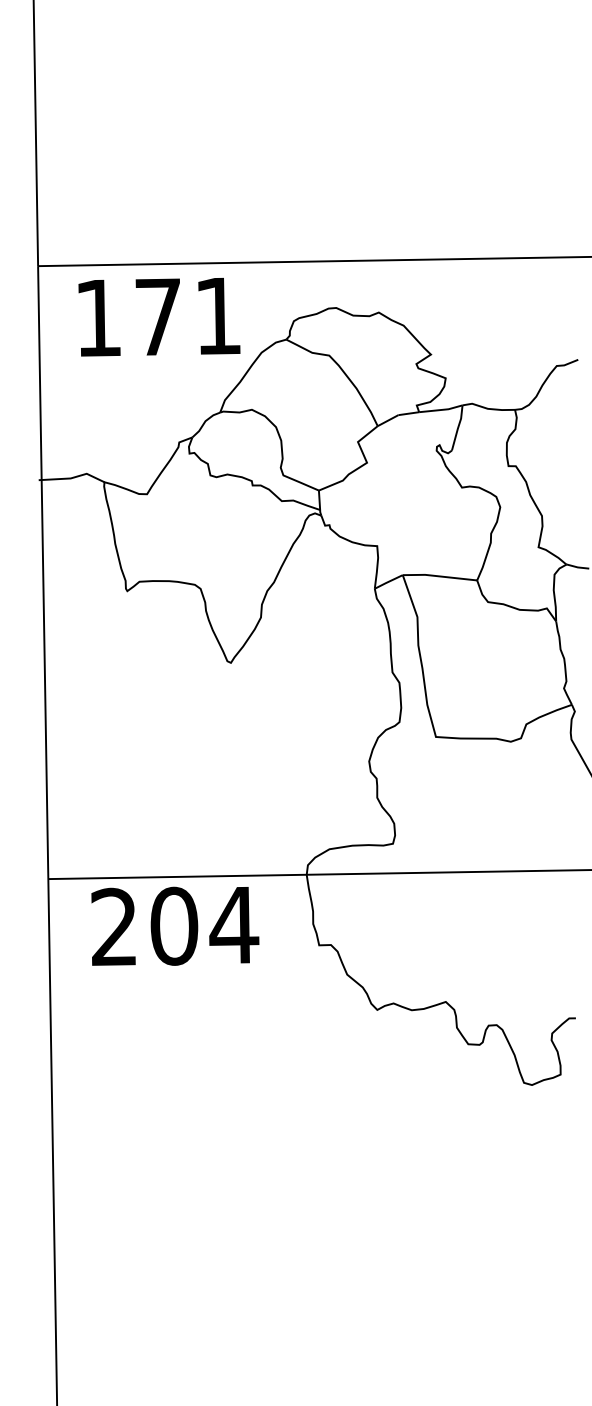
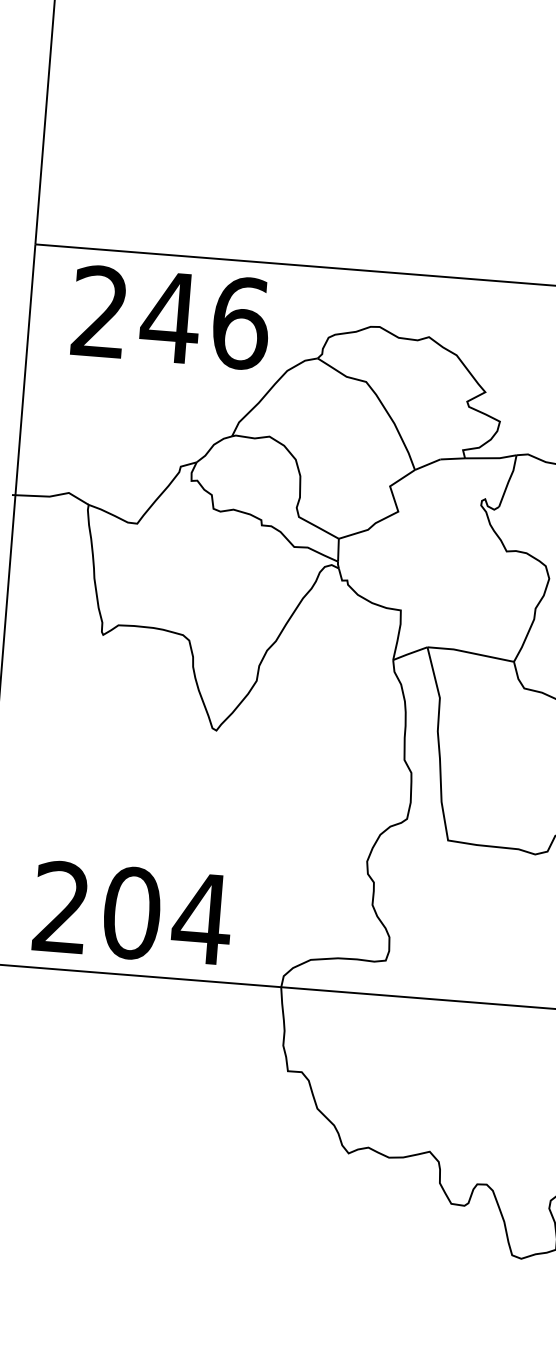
text: (158, 316) -> (170, 316), 171 -> 246
text: (175, 925) -> (133, 912), moved

